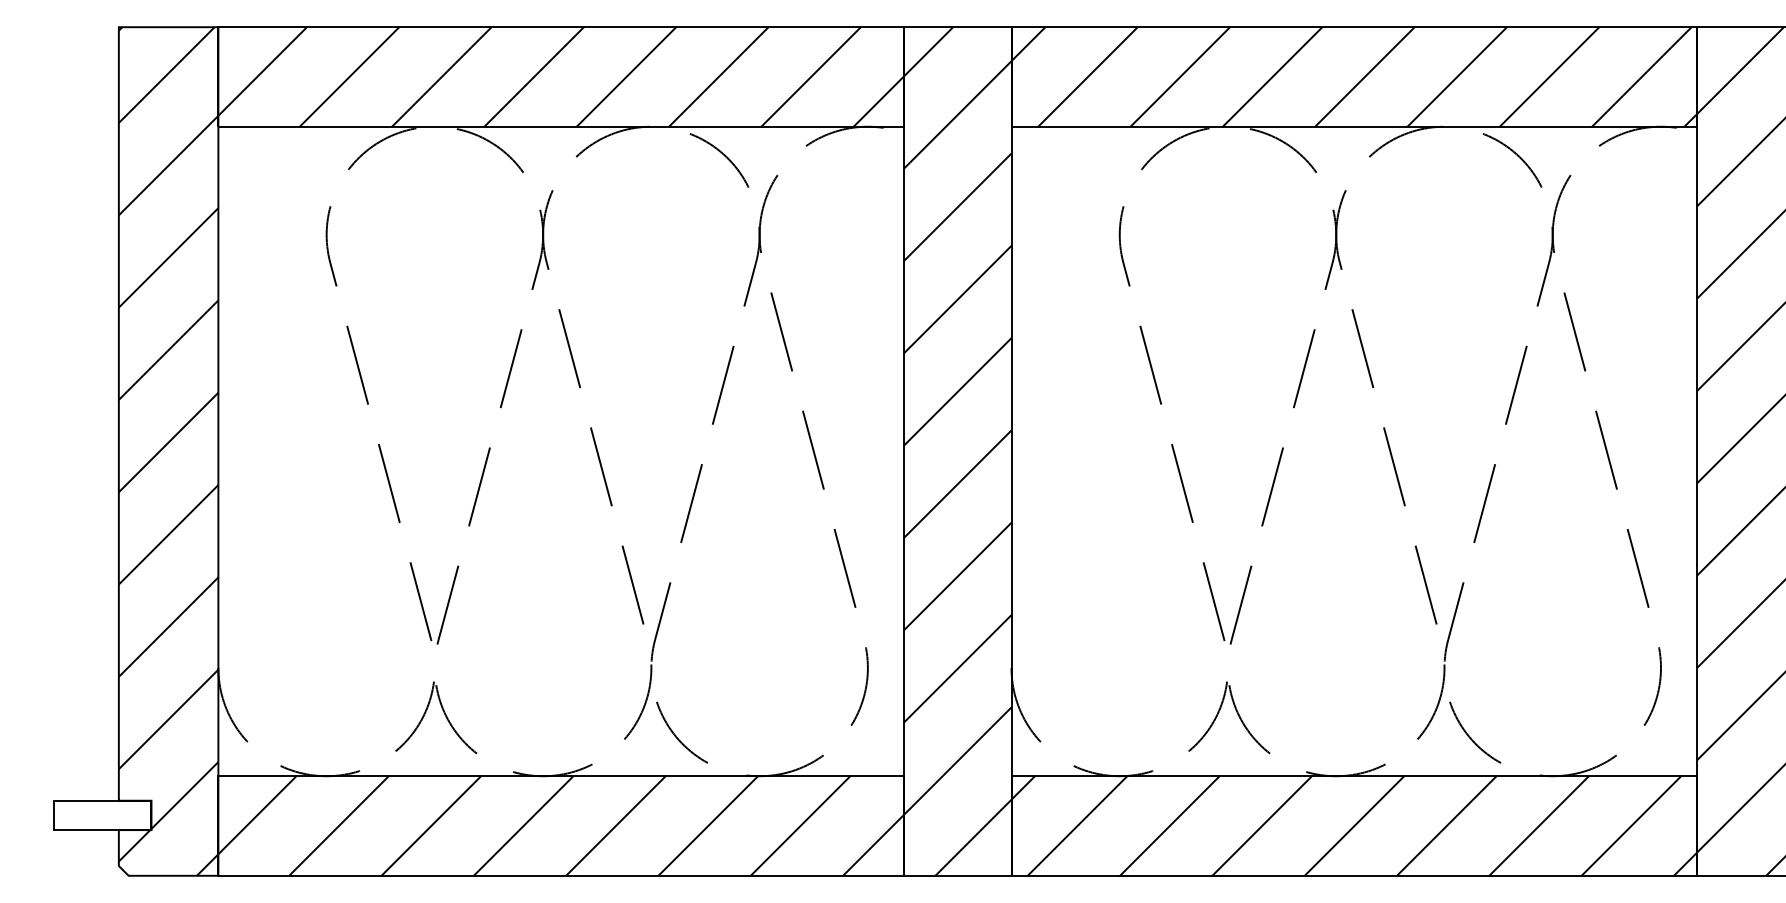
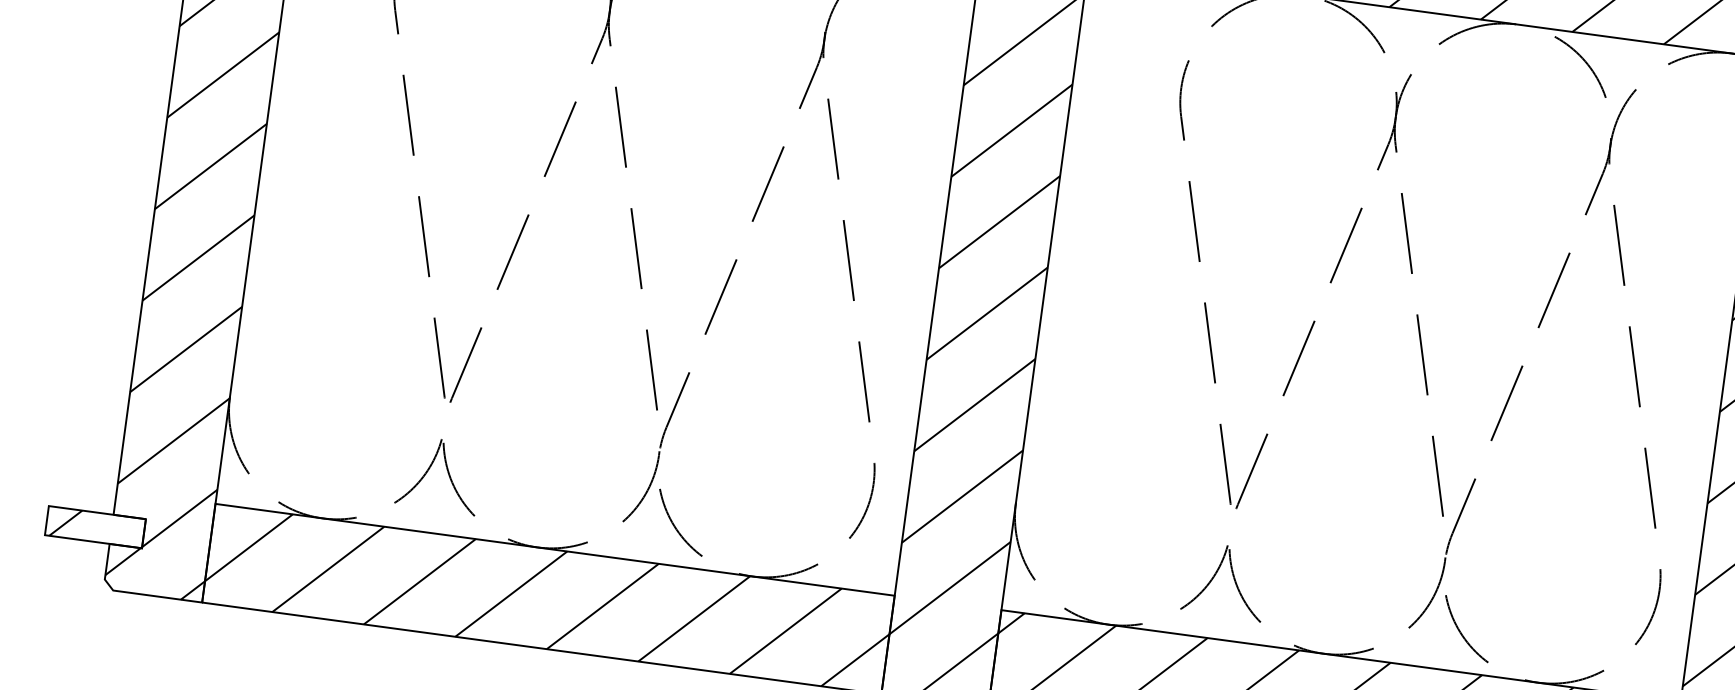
hatch: (104, 815) -> (97, 527), added

